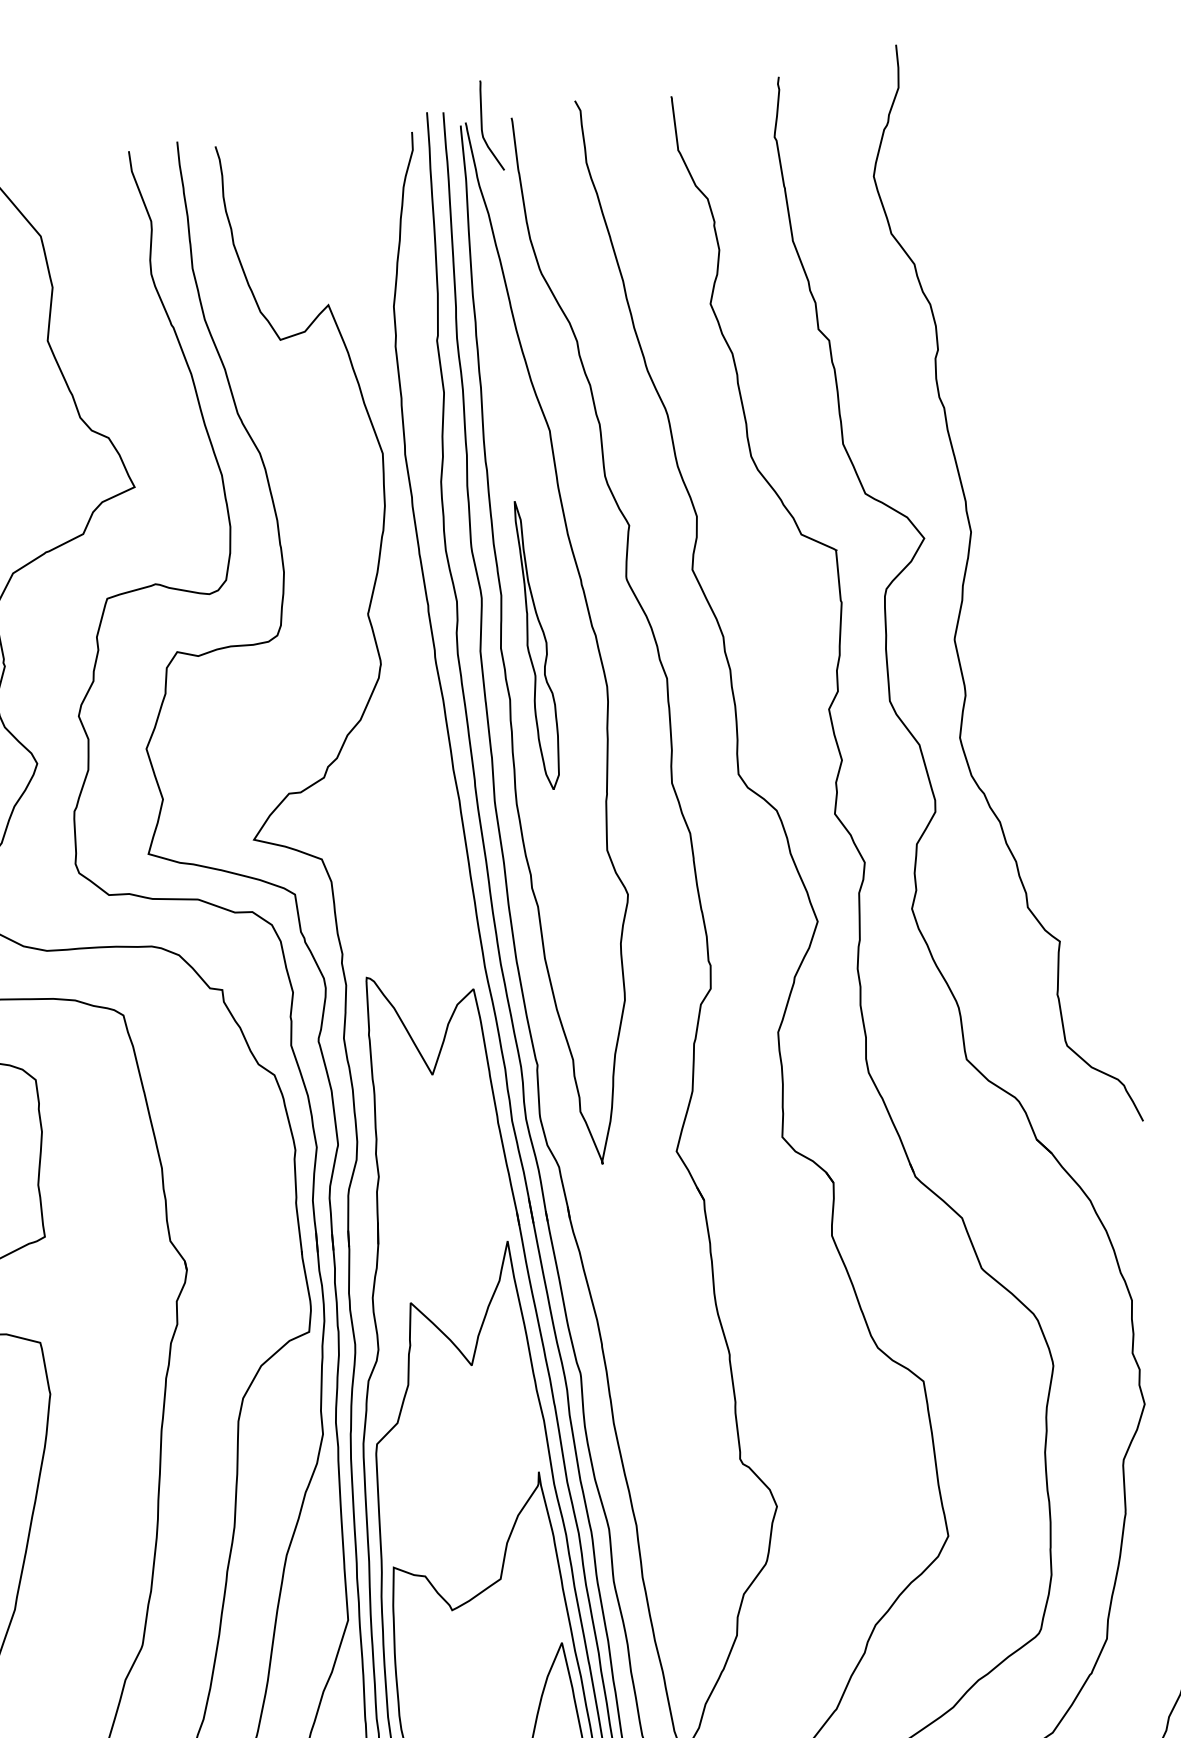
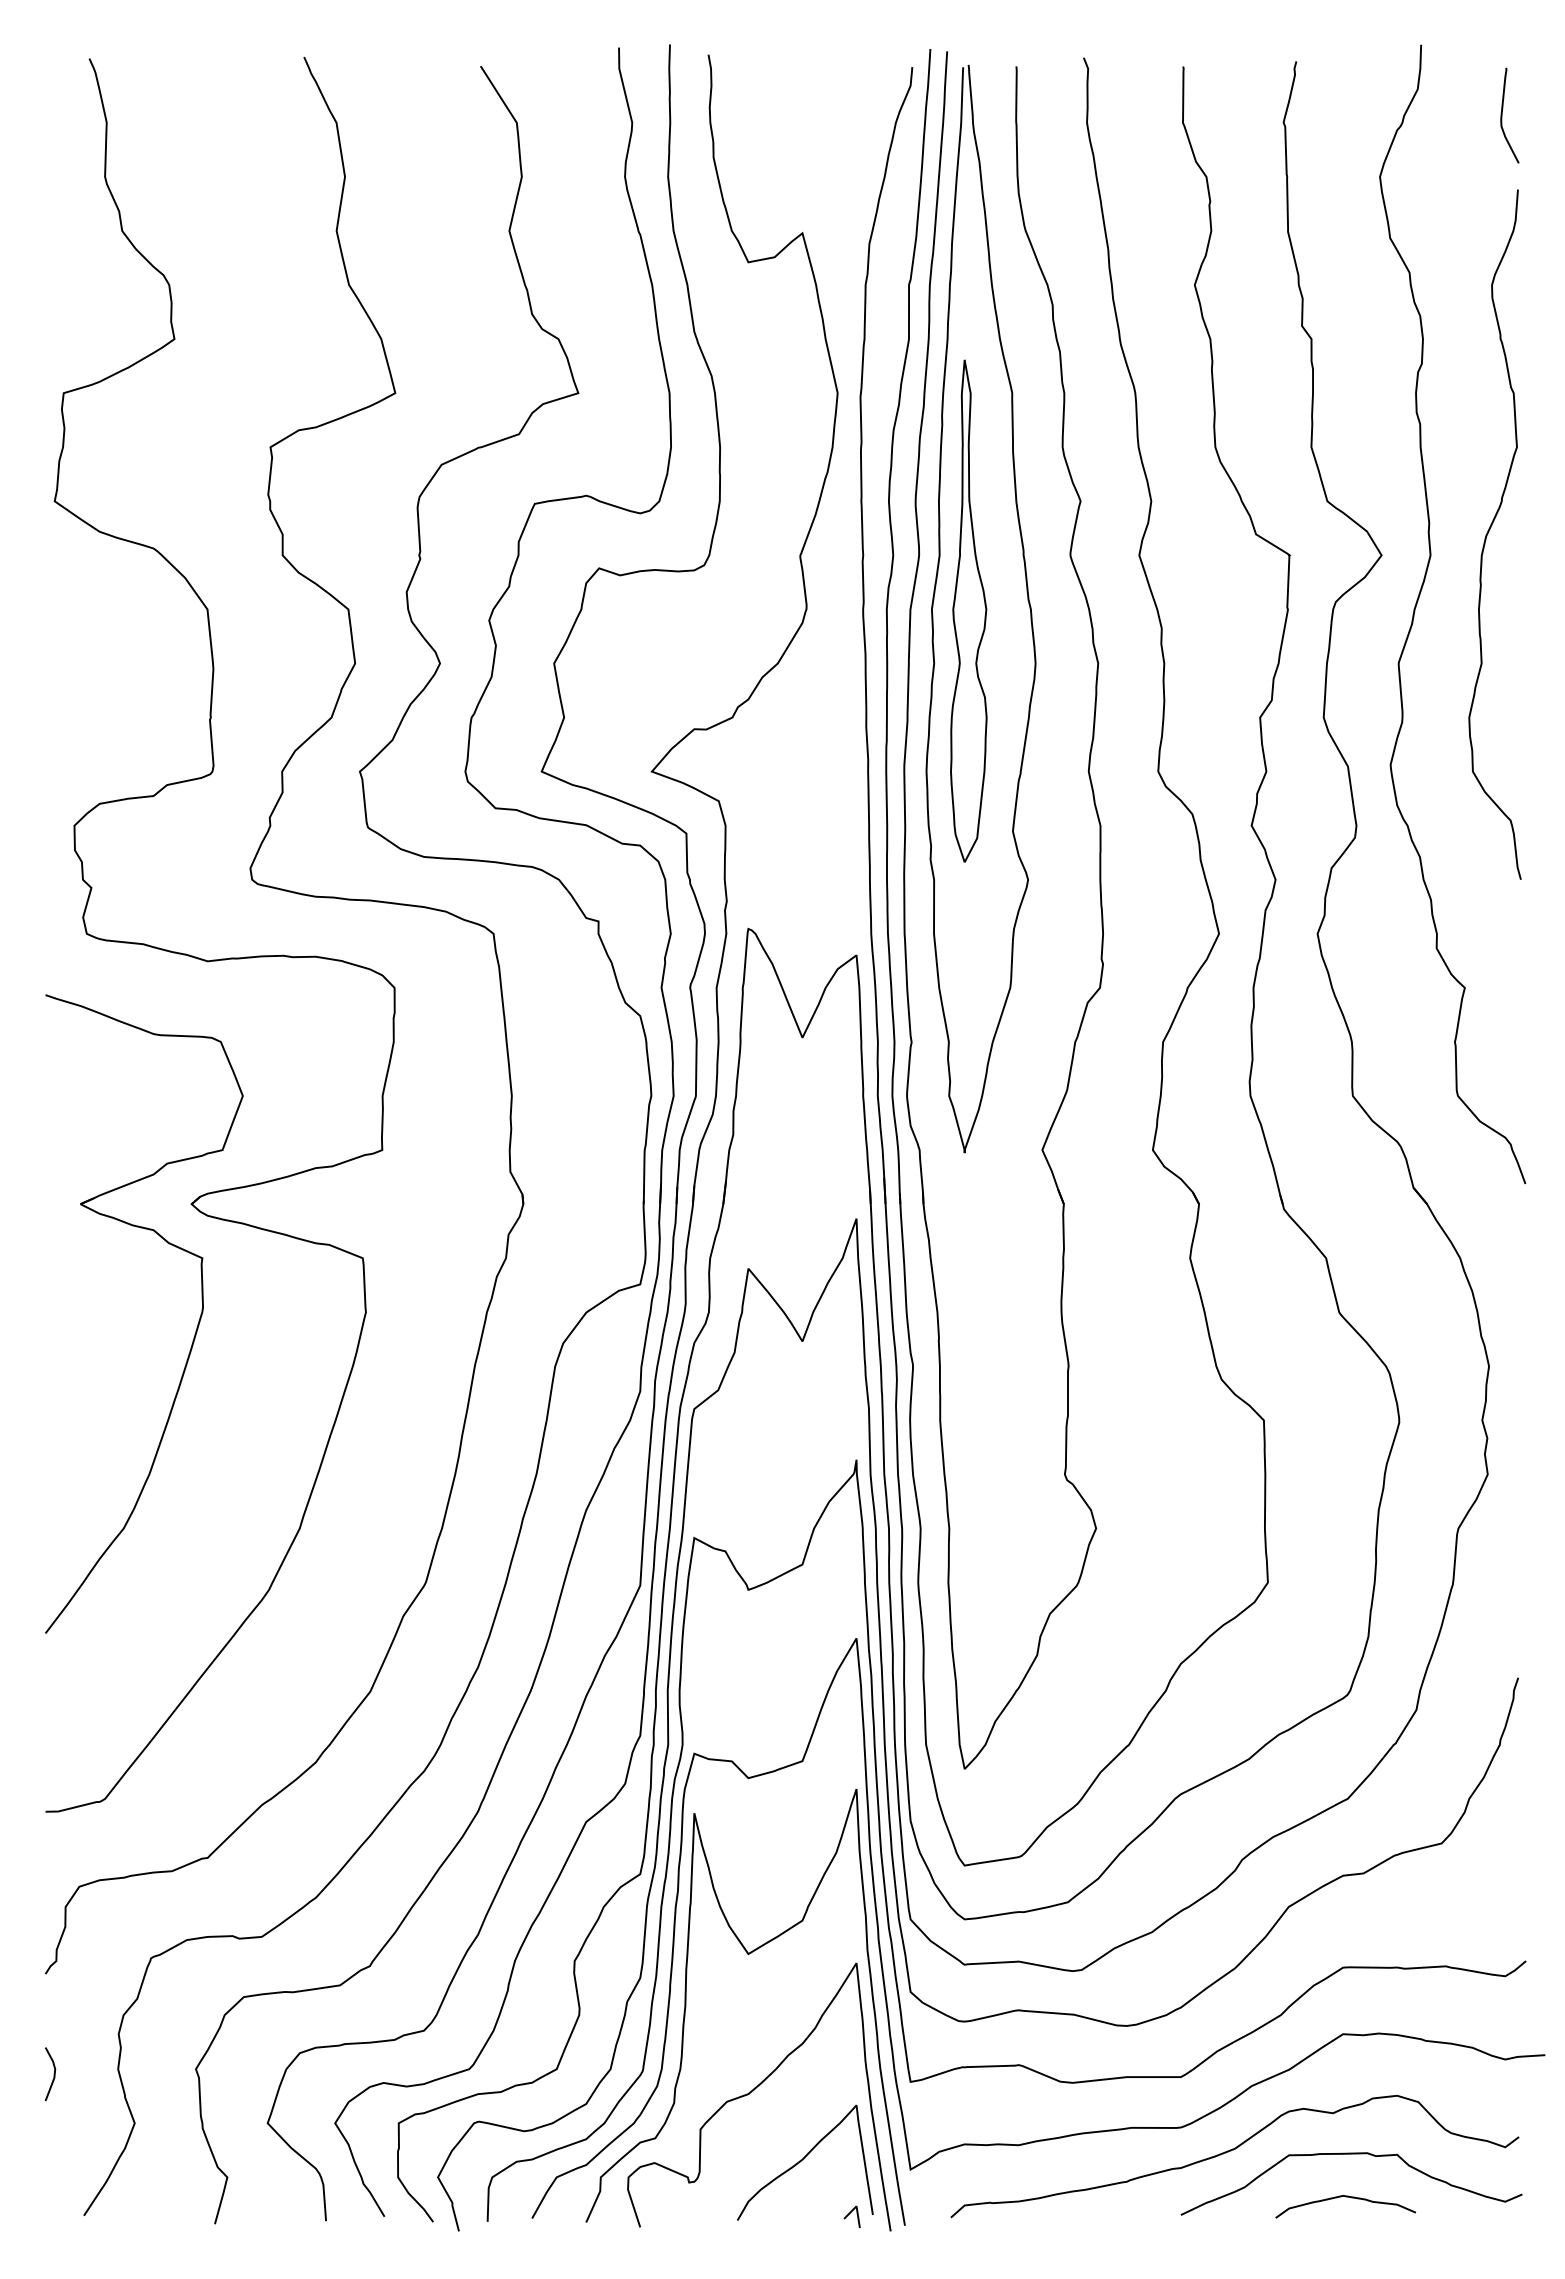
curve: (482, 126) -> (1502, 115), moved
curve: (1024, 501) -> (1489, 531), added
part: (536, 644) -> (968, 610), size x1.67

